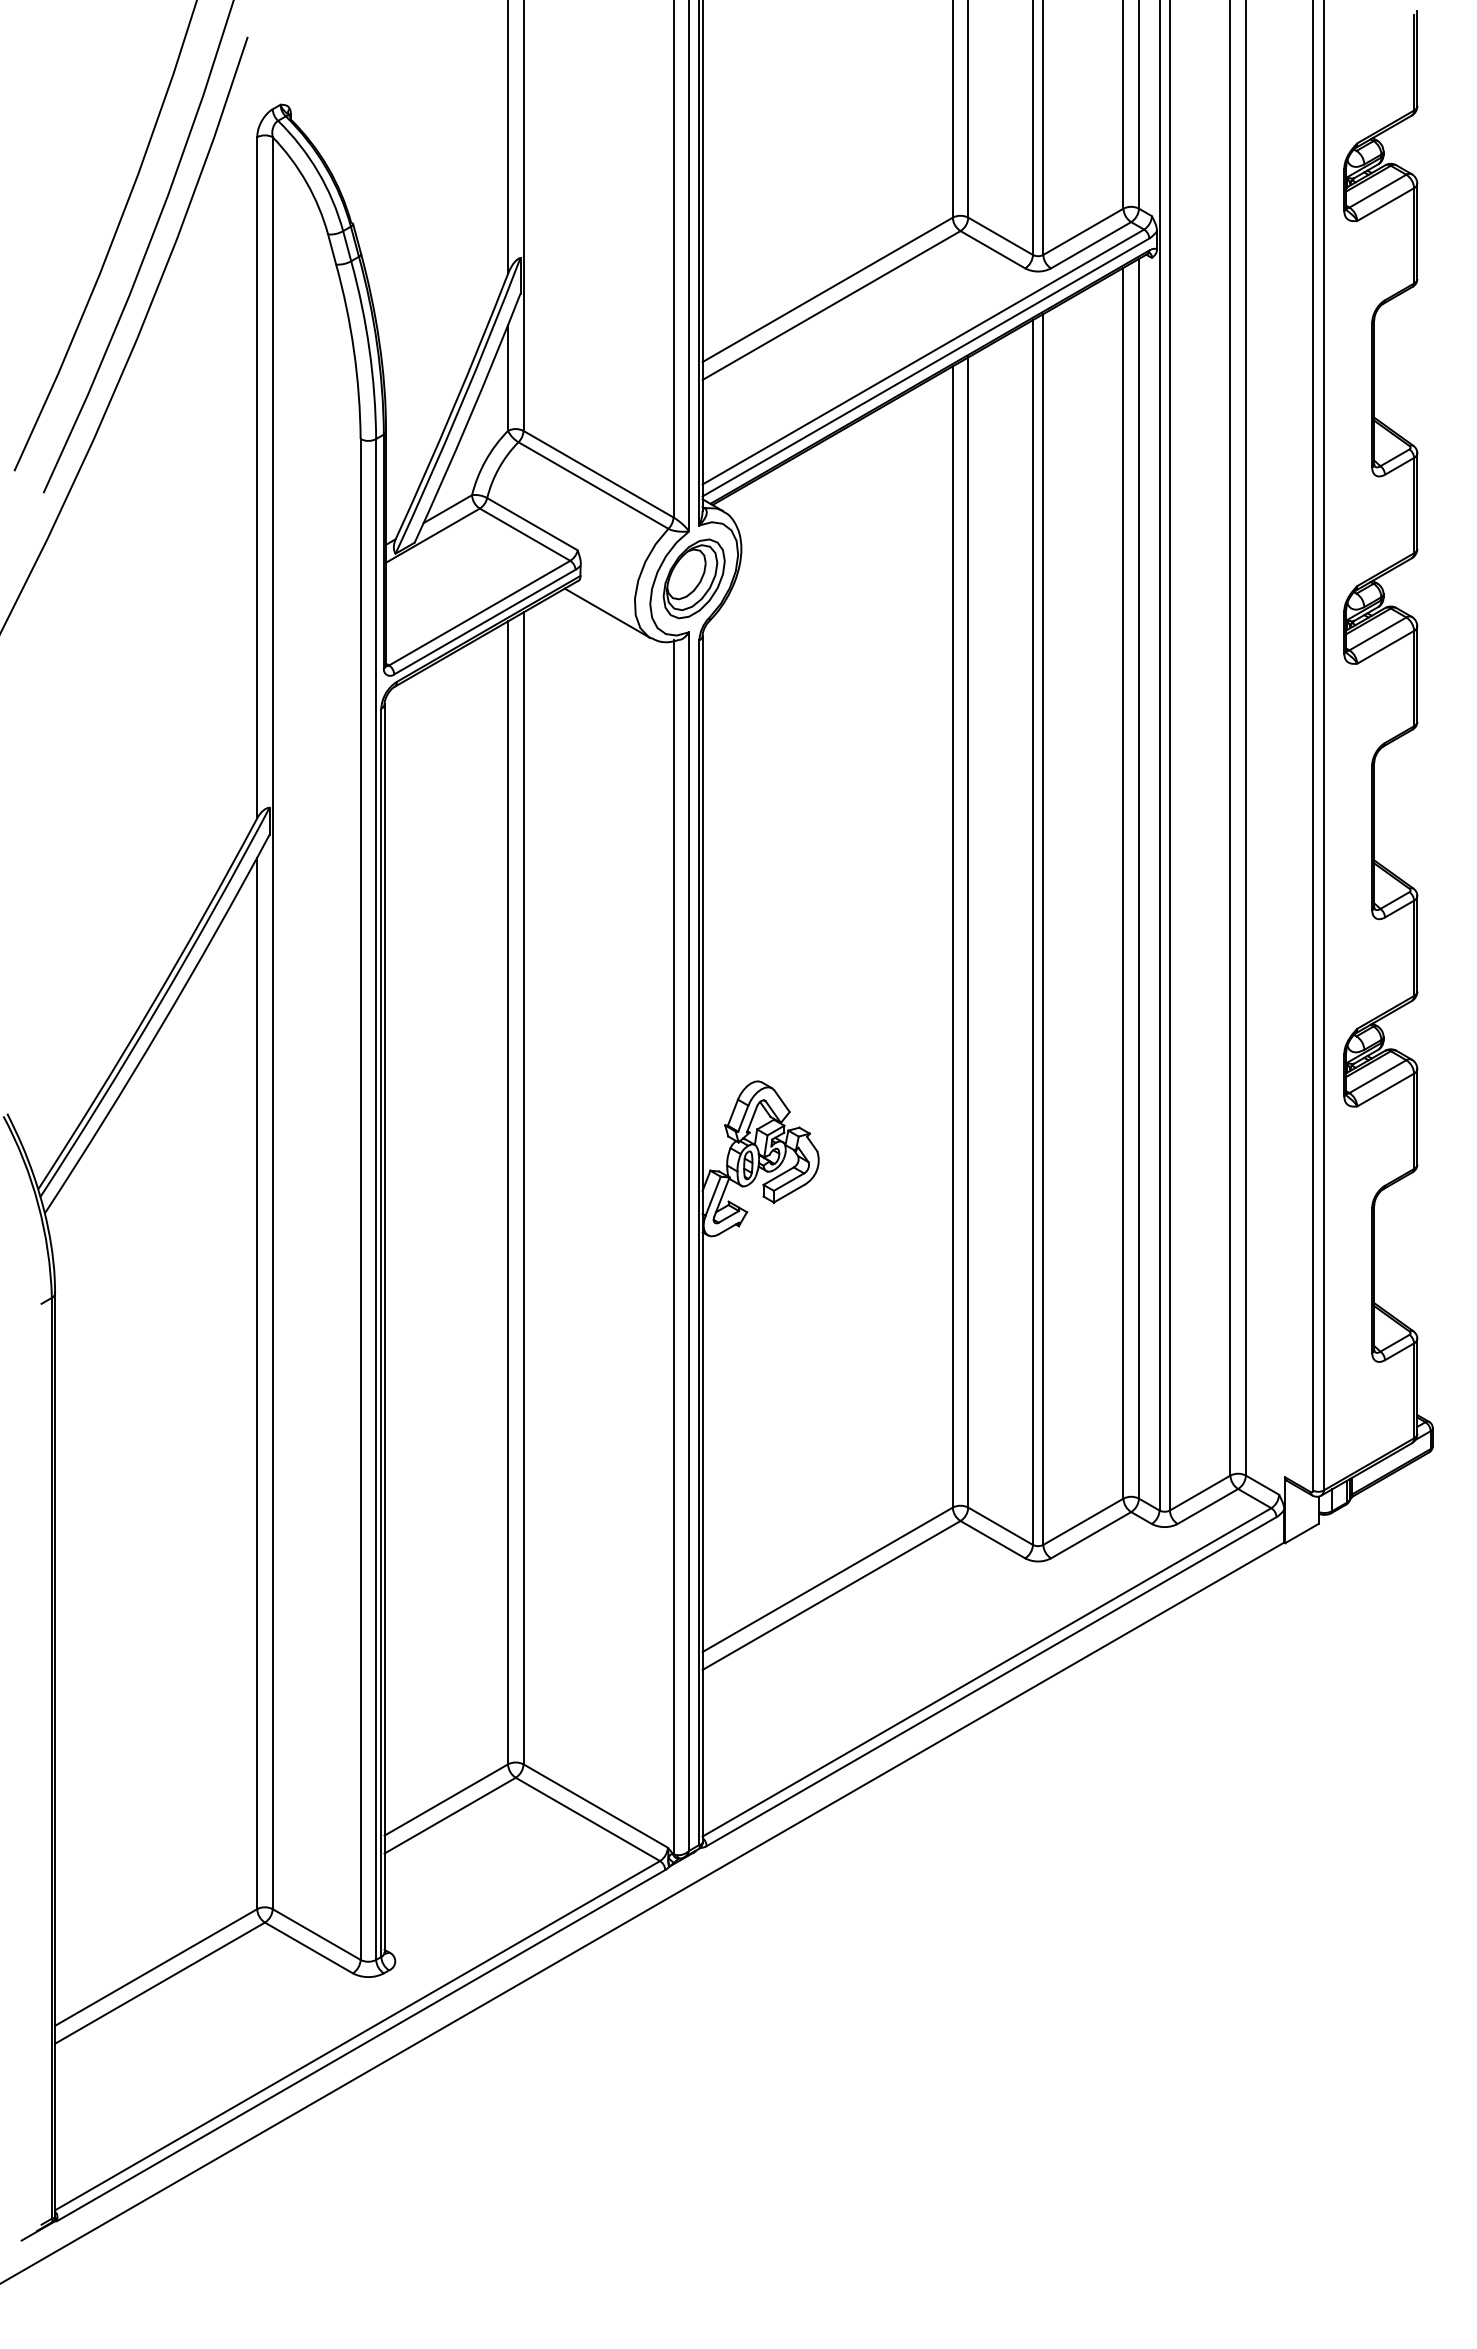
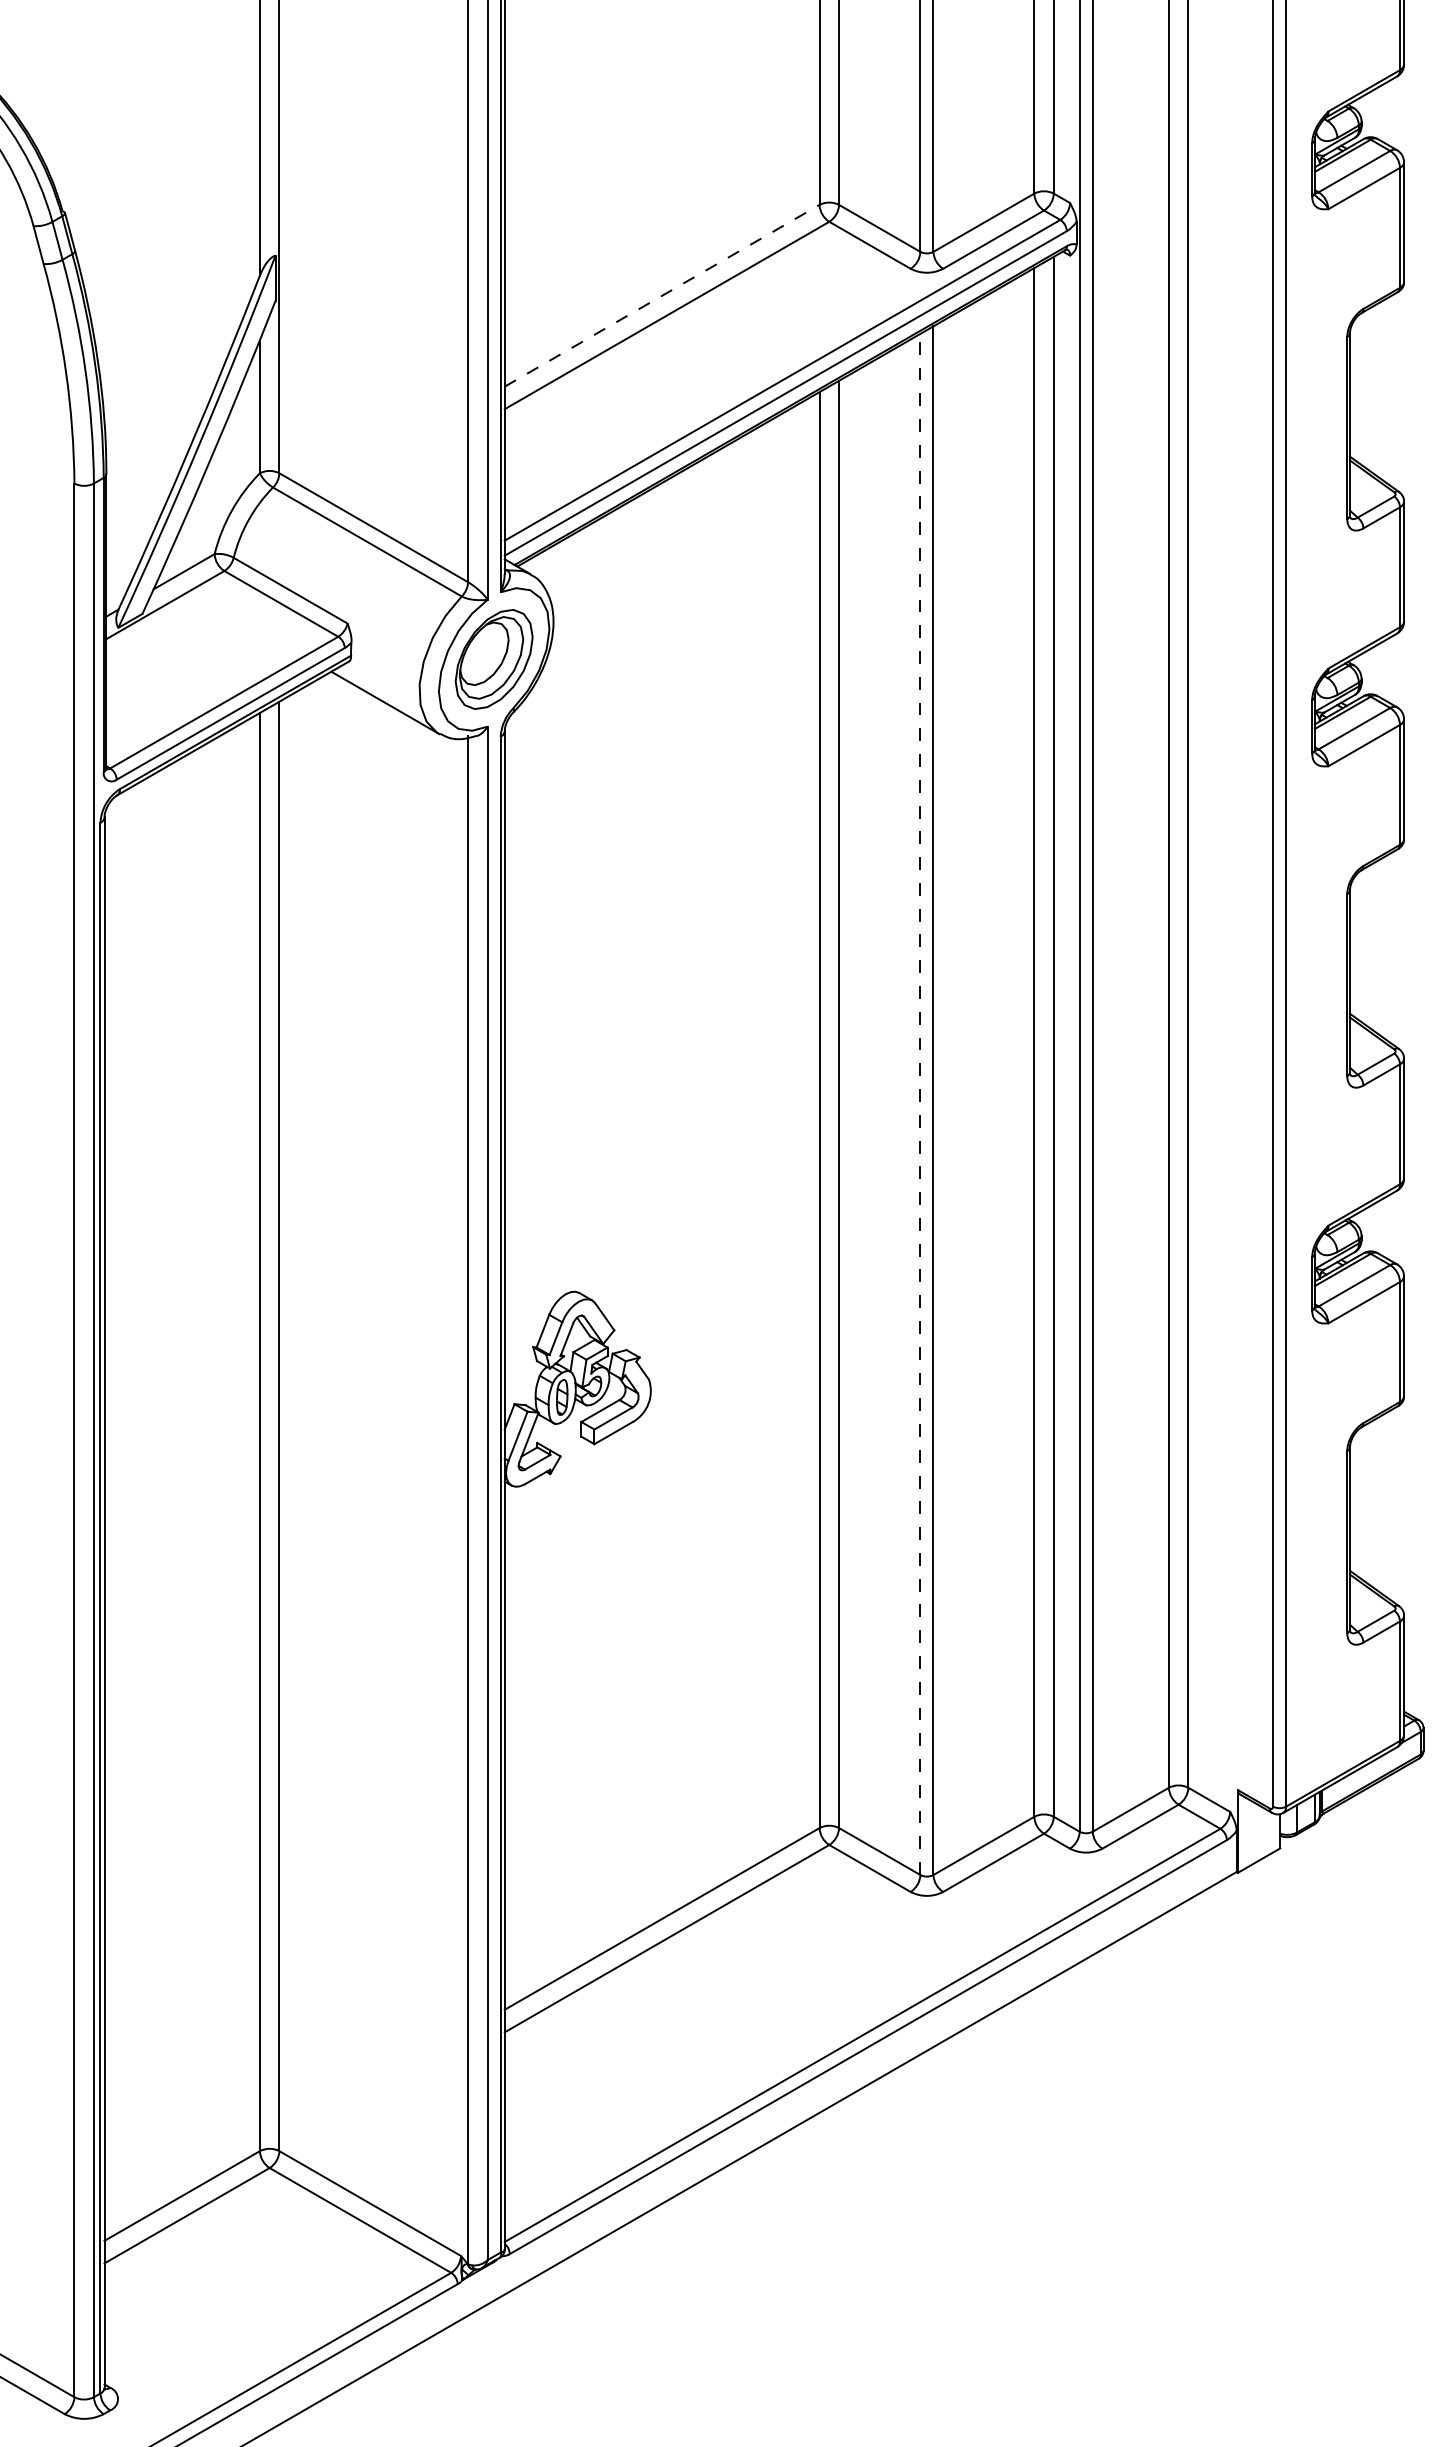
line: (828, 289) -> (663, 295), solid -> dashed
line: (1032, 932) -> (919, 1104), solid -> dashed

